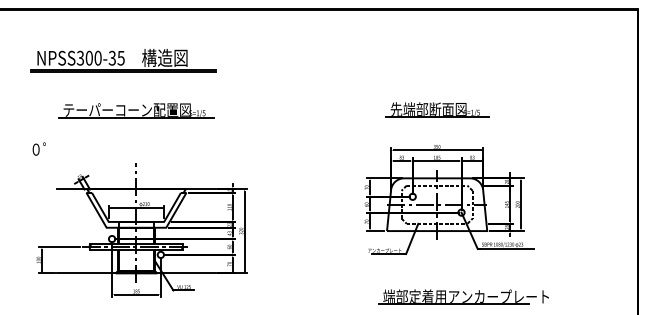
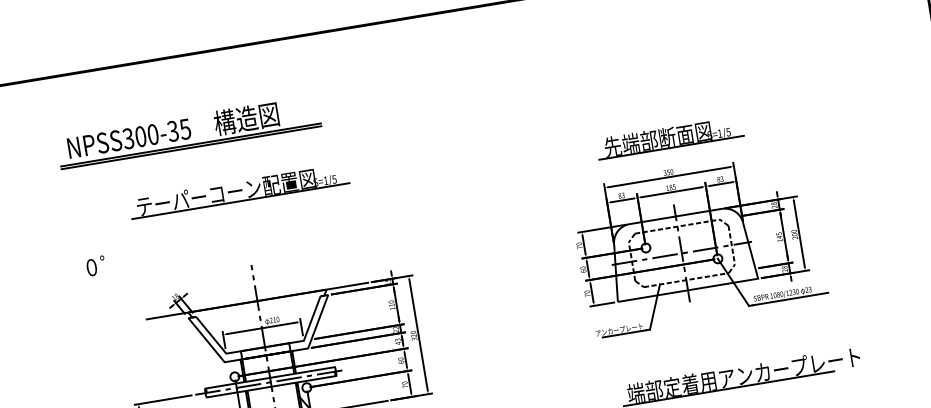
part: (123, 60) -> (189, 131), moved
part: (437, 109) -> (670, 137), moved
text: (38, 148) -> (94, 265), moved

